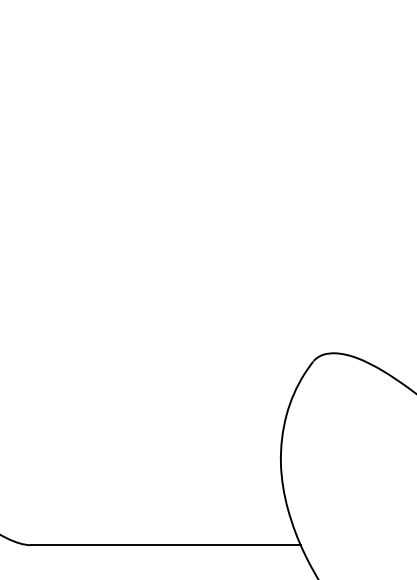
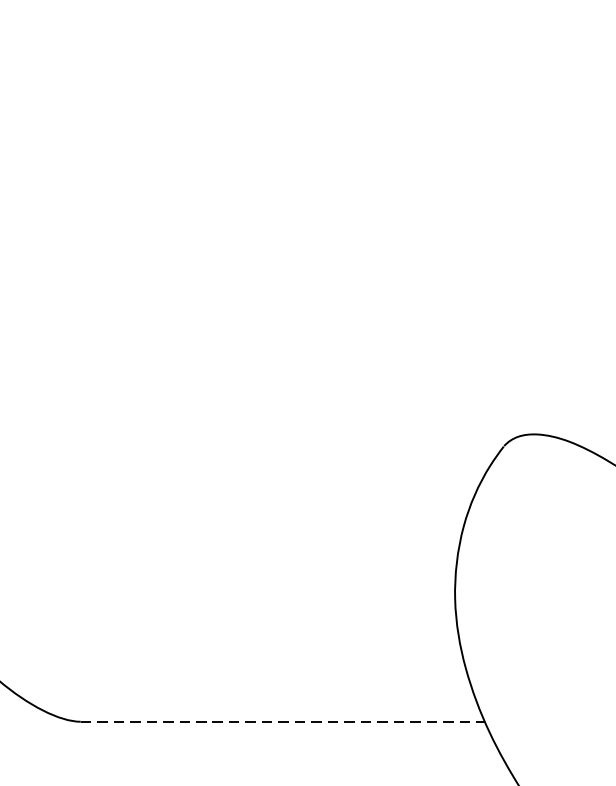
line: (165, 545) -> (282, 722), solid -> dashed

